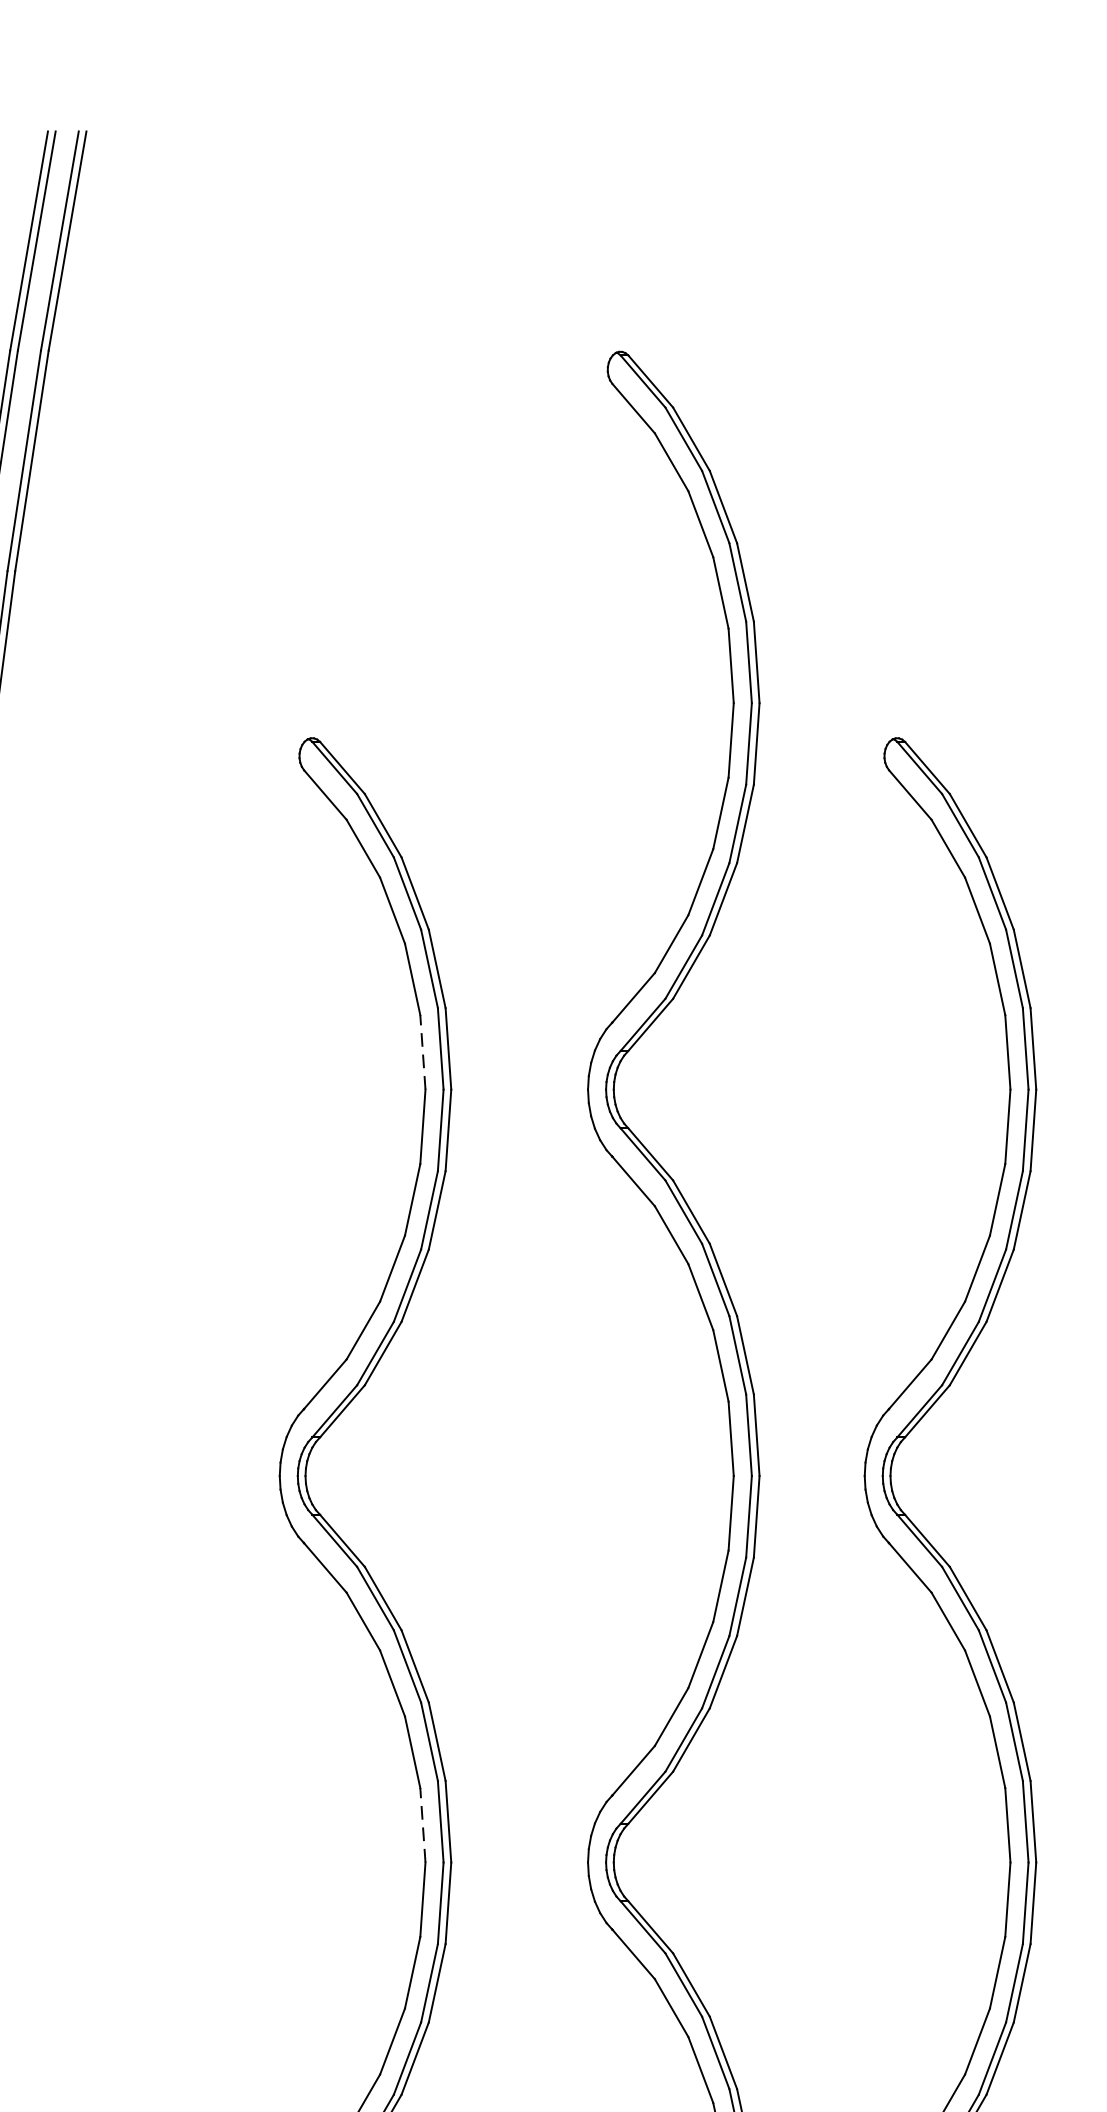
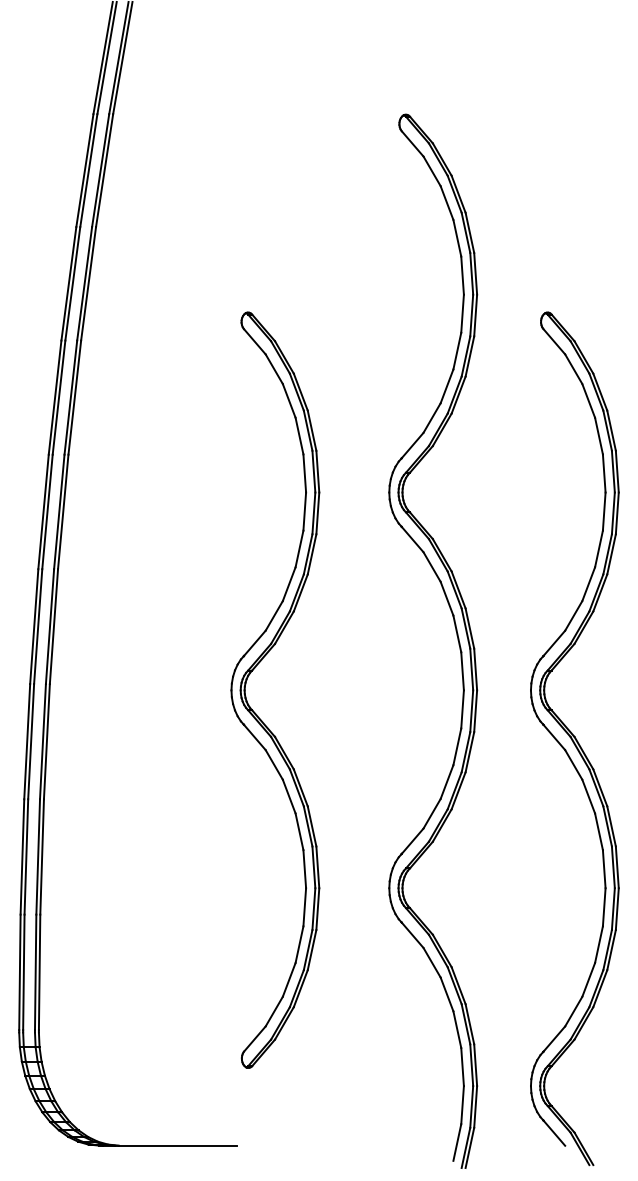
line: (422, 1052) -> (304, 473), dashed -> solid
line: (422, 1823) -> (304, 868), dashed -> solid

